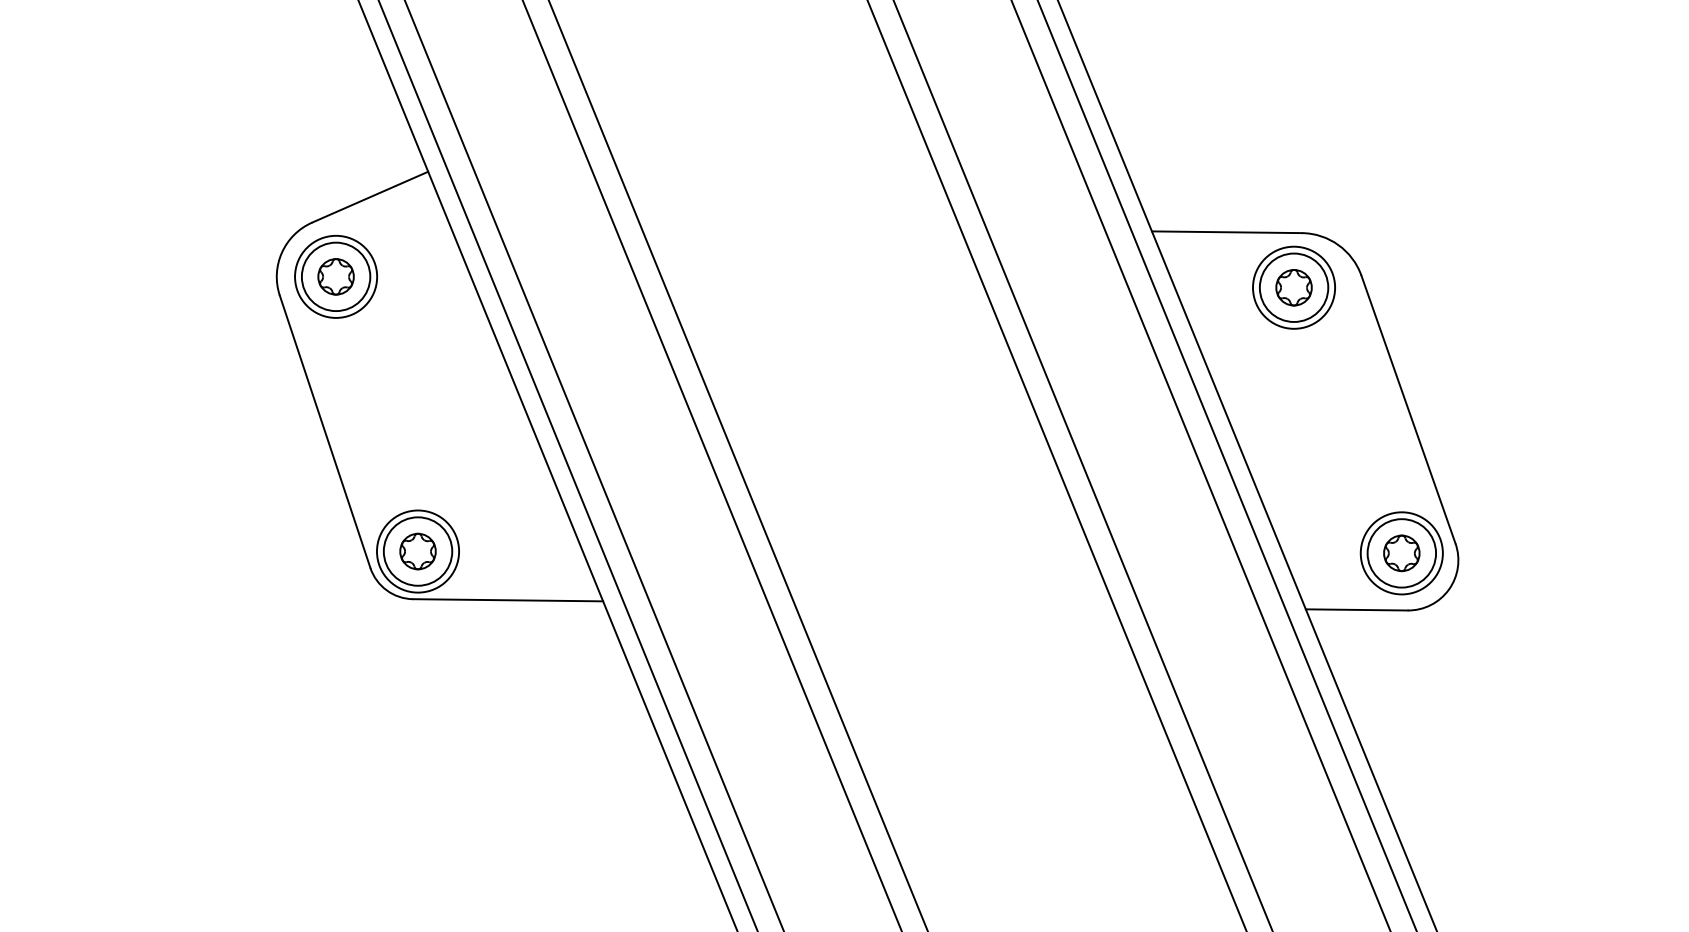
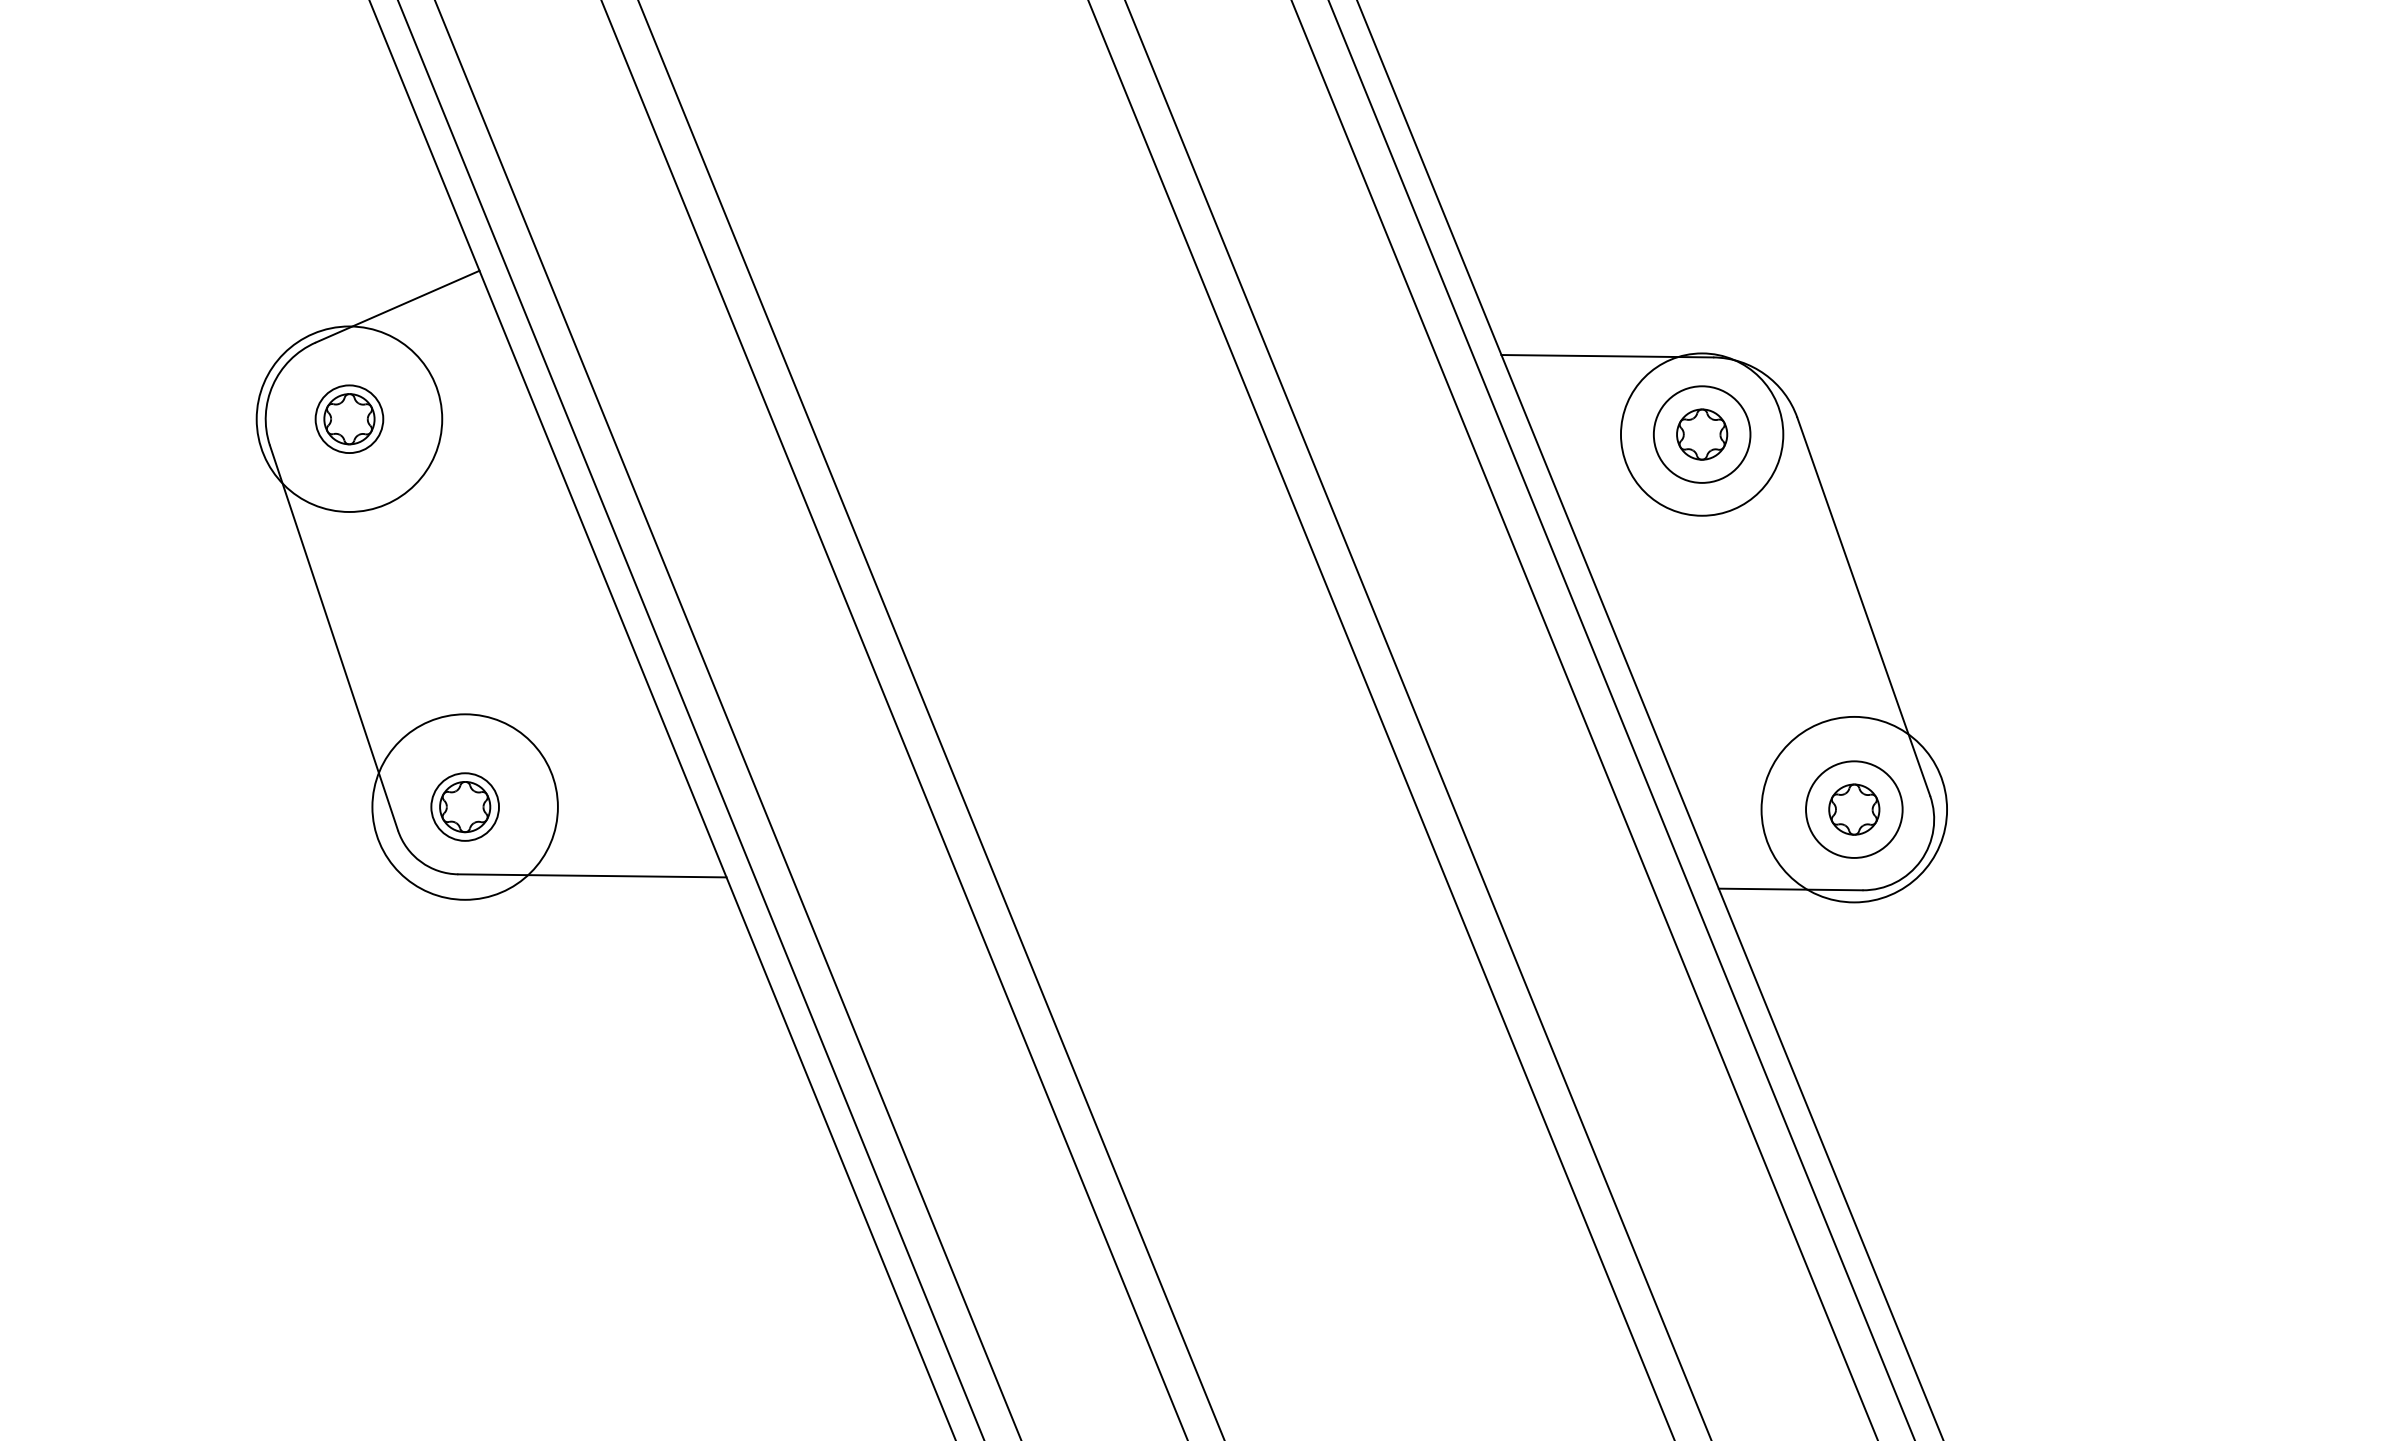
circle: (336, 276) -> (349, 418), size x0.7
circle: (336, 277) -> (349, 419), size x1.6
circle: (1294, 287) -> (1702, 434), size x1.4
circle: (417, 551) -> (464, 806), size x0.7
circle: (418, 551) -> (465, 807), size x1.6
circle: (1401, 553) -> (1854, 809), size x1.6

